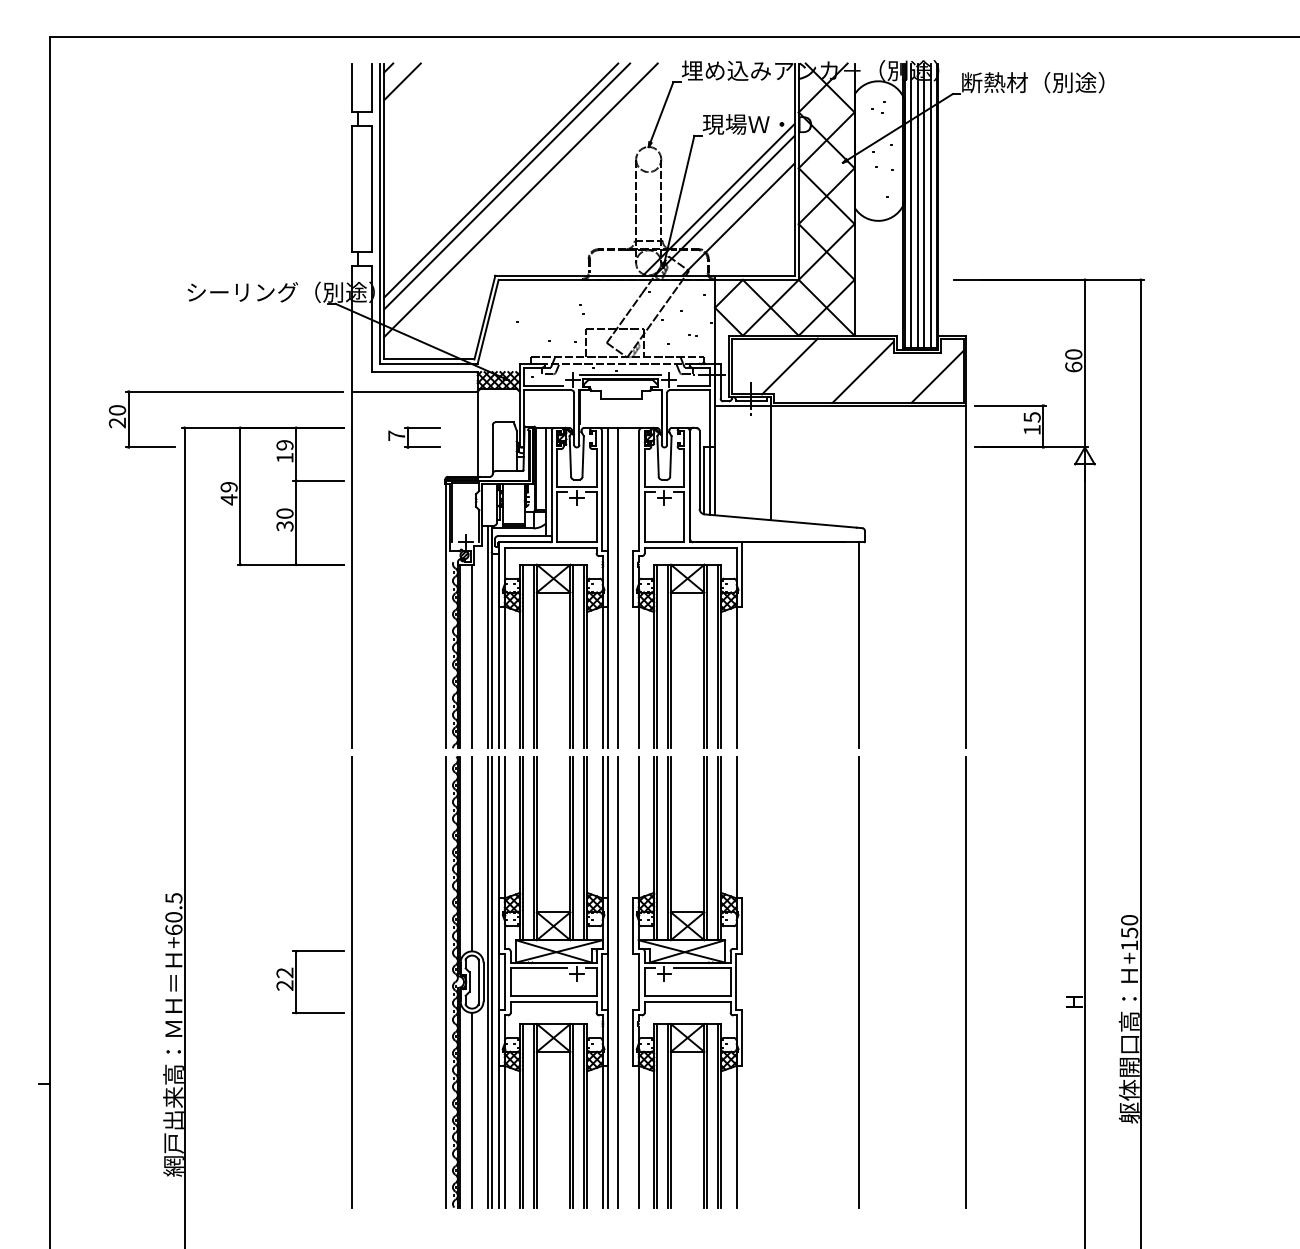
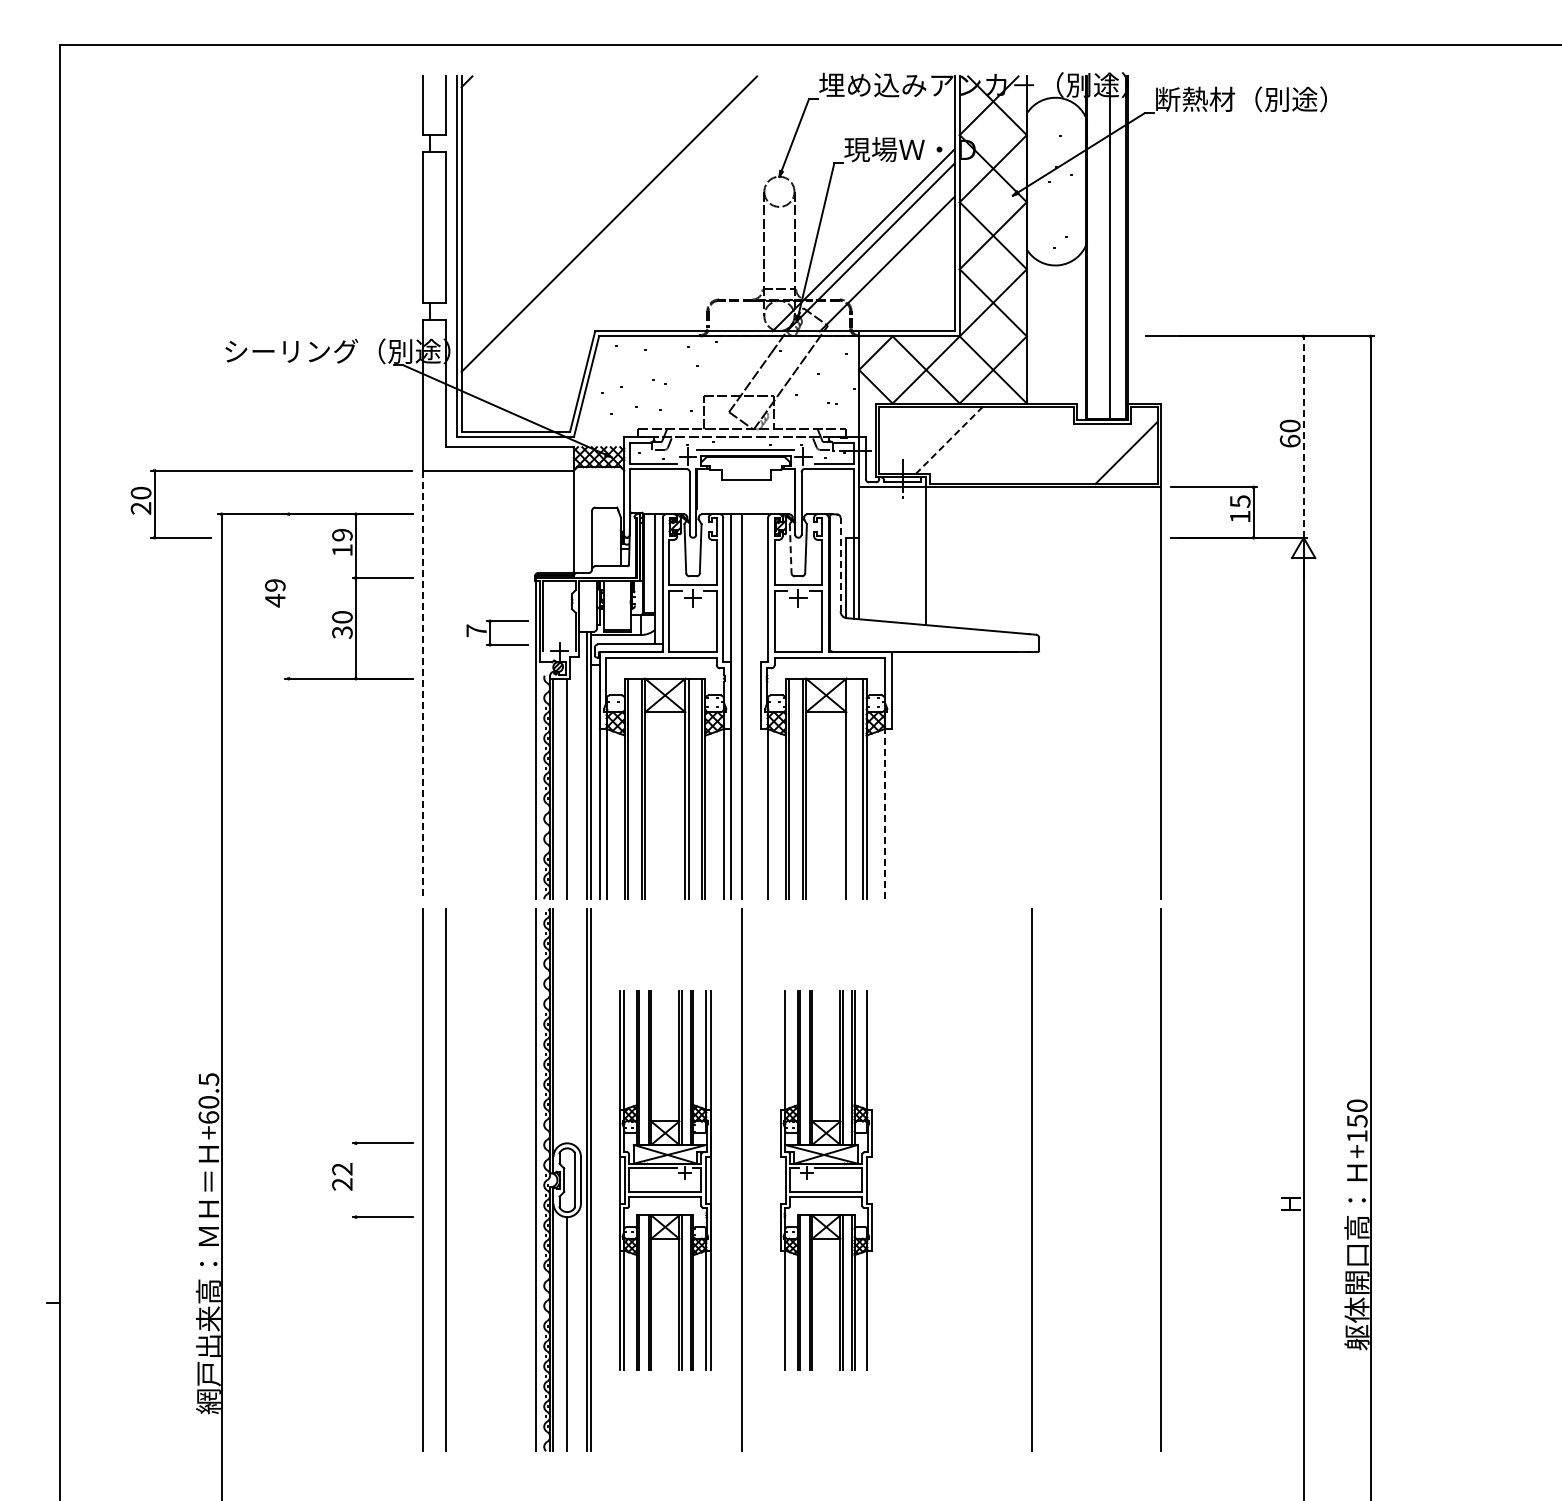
line: (402, 81) -> (483, 98), removed
line: (500, 180) -> (601, 216), removed
line: (520, 200) -> (625, 240), removed
line: (910, 205) -> (1094, 247), removed
line: (917, 205) -> (1102, 247), removed
line: (930, 205) -> (1118, 247), removed
line: (1084, 364) -> (1303, 437), solid -> dashed
line: (790, 366) -> (949, 440), solid -> dashed
line: (862, 372) -> (1036, 447), removed
part: (408, 437) -> (490, 632), moved
line: (657, 457) -> (790, 549), solid -> dashed
line: (699, 469) -> (840, 564), solid -> dashed
line: (240, 496) -> (288, 596), removed
line: (351, 570) -> (422, 685), solid -> dashed
line: (859, 645) -> (1032, 775), removed
line: (707, 656) -> (849, 788), removed
line: (736, 676) -> (884, 813), solid -> dashed
line: (471, 854) -> (566, 1026), removed
line: (370, 981) -> (445, 1179), added
part: (553, 981) -> (665, 1179), size x0.7
part: (687, 981) -> (826, 1179), size x0.7
line: (295, 982) -> (355, 1180), removed

